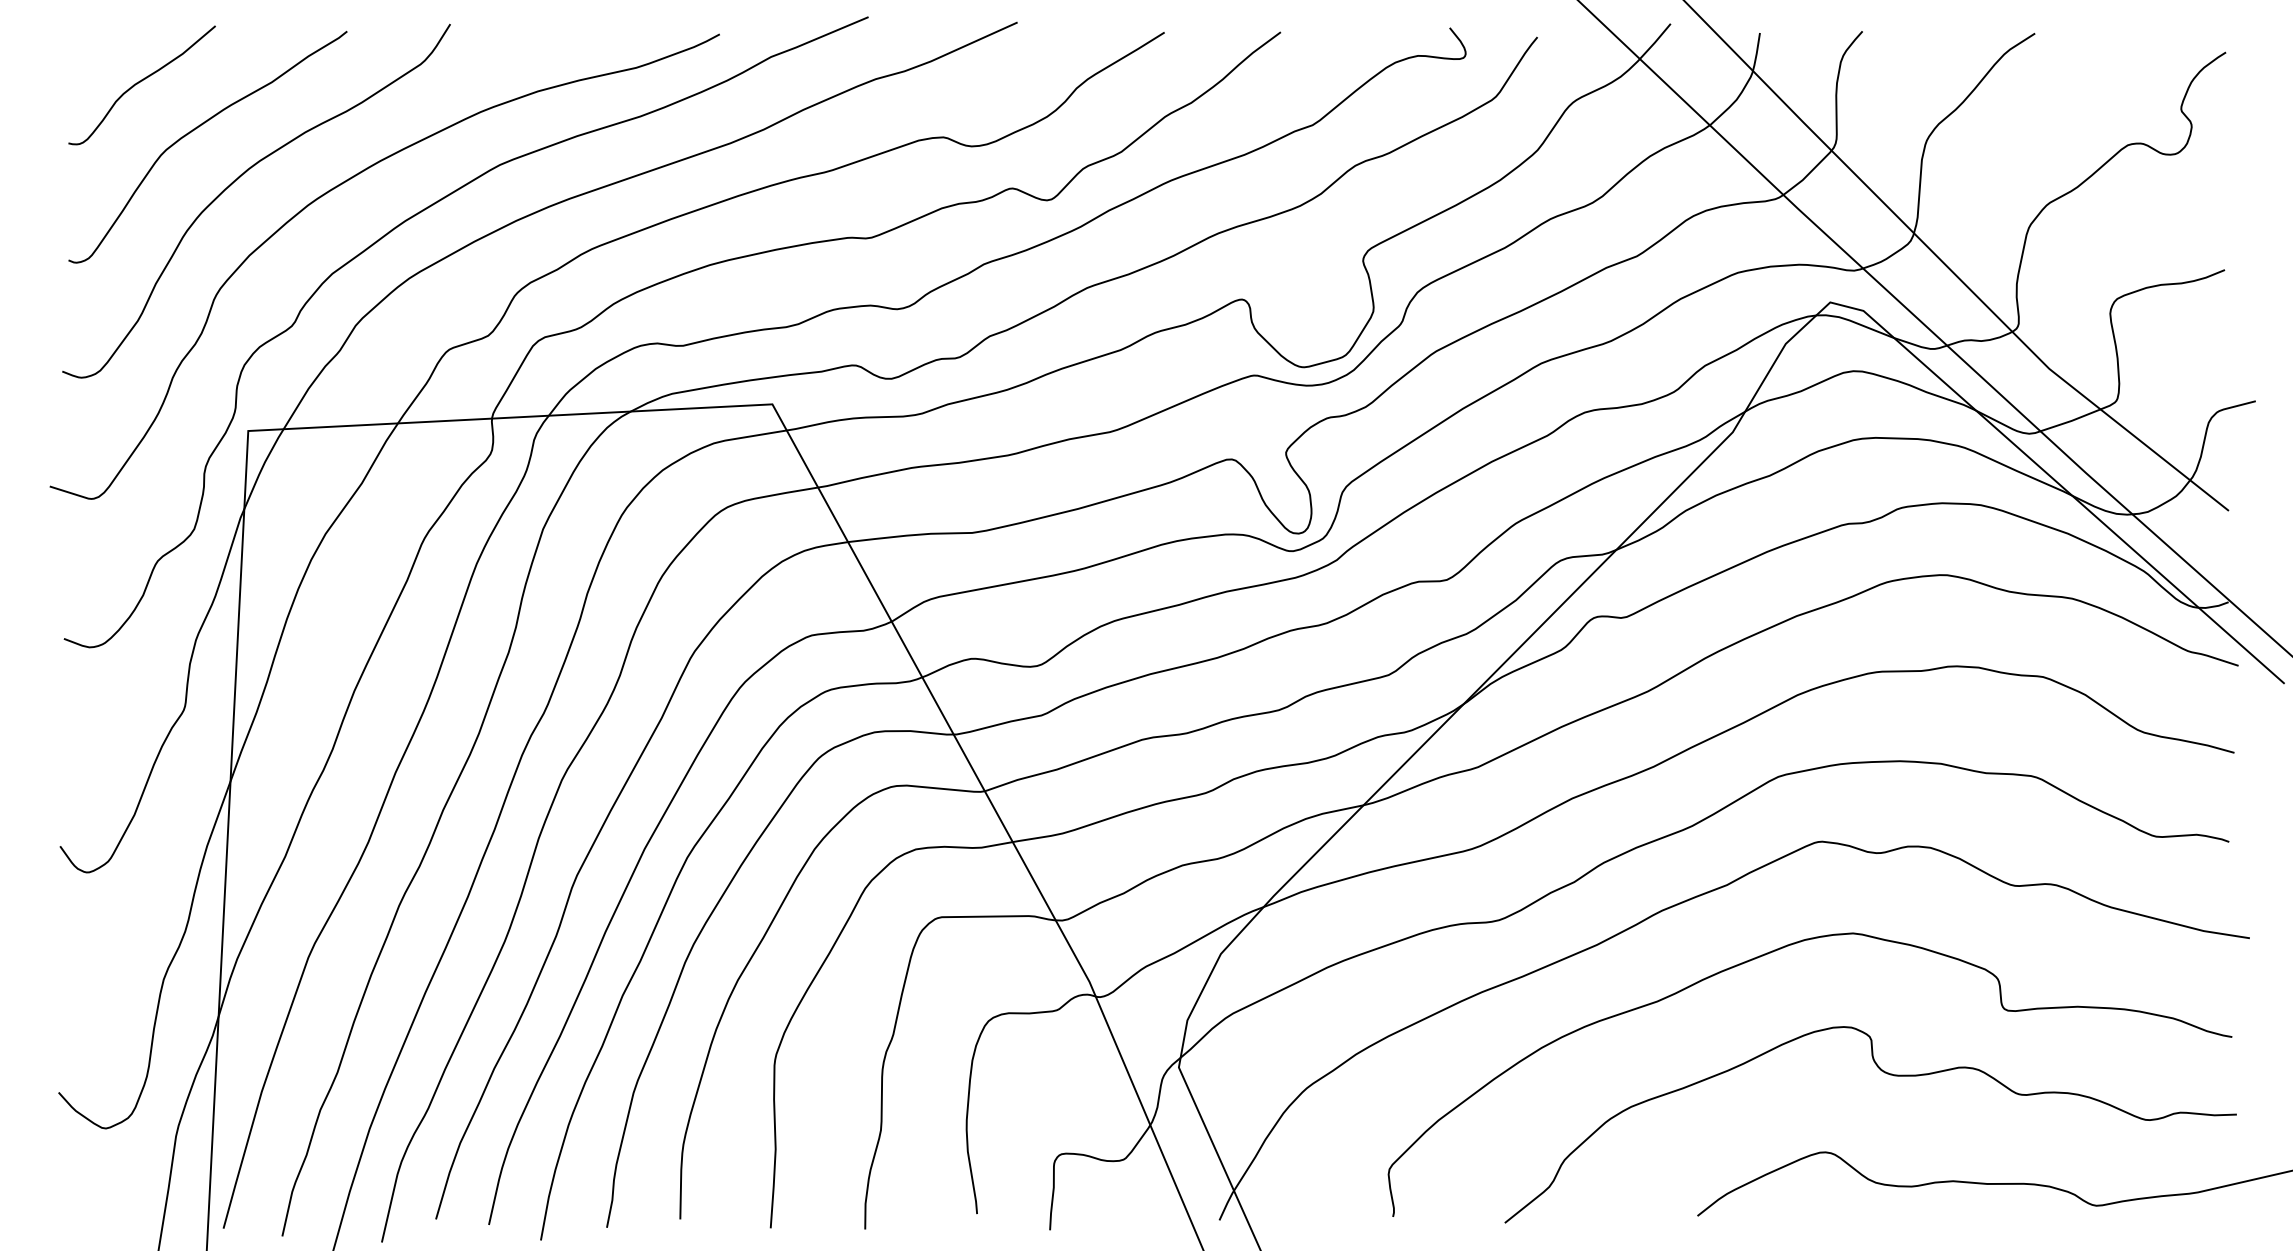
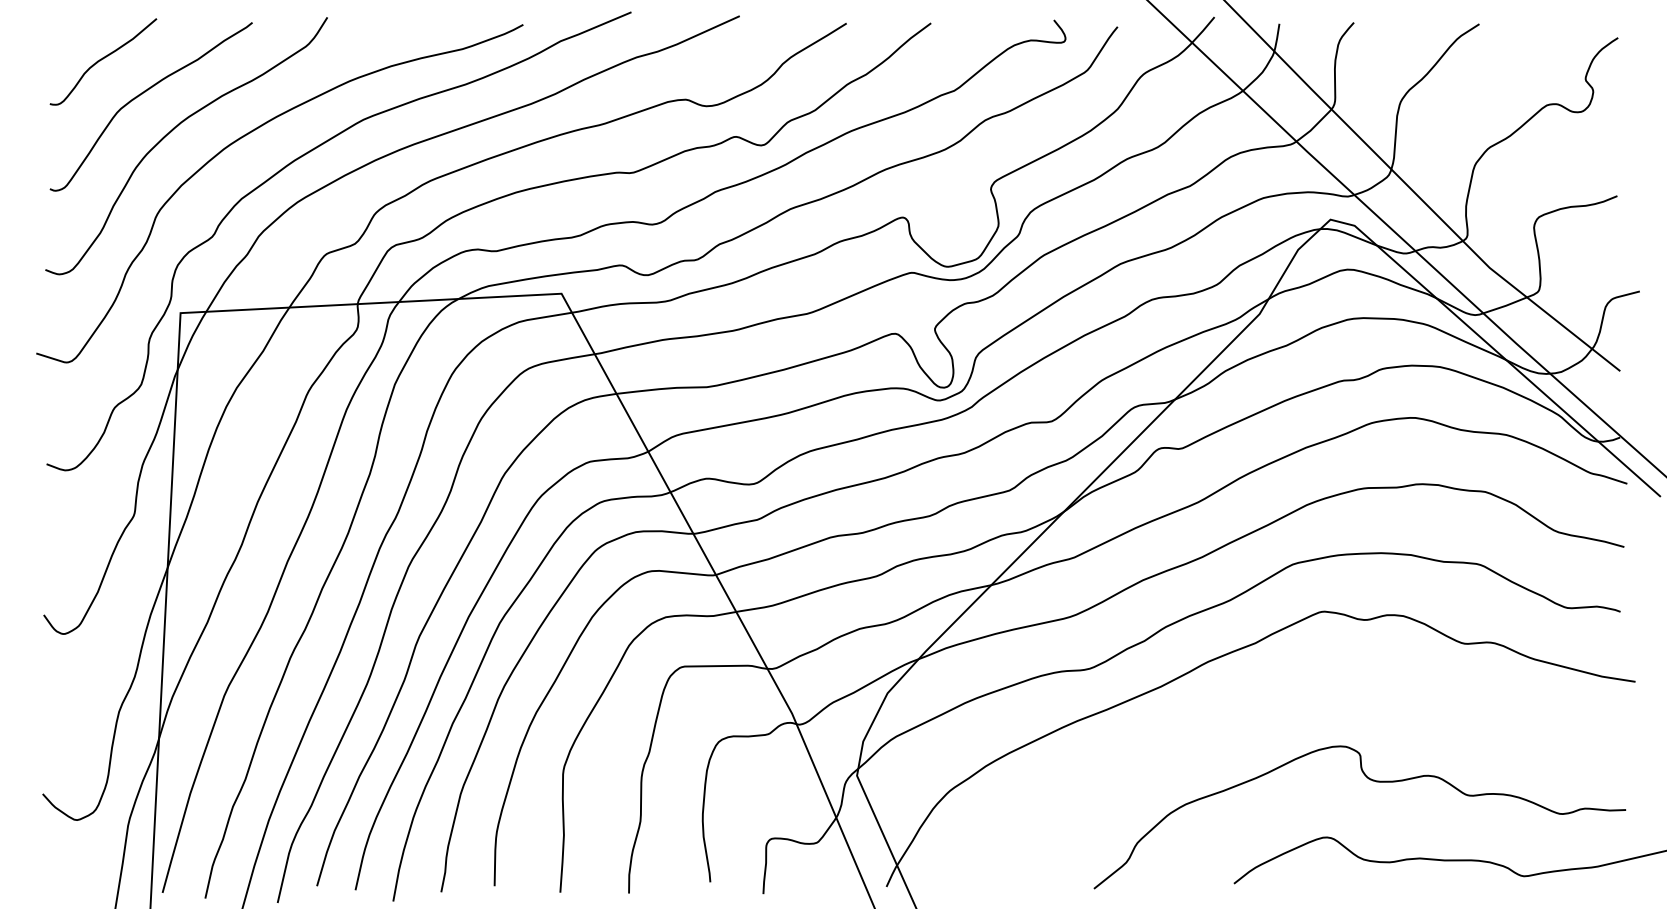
curve: (1763, 956) -> (1281, 695), removed

